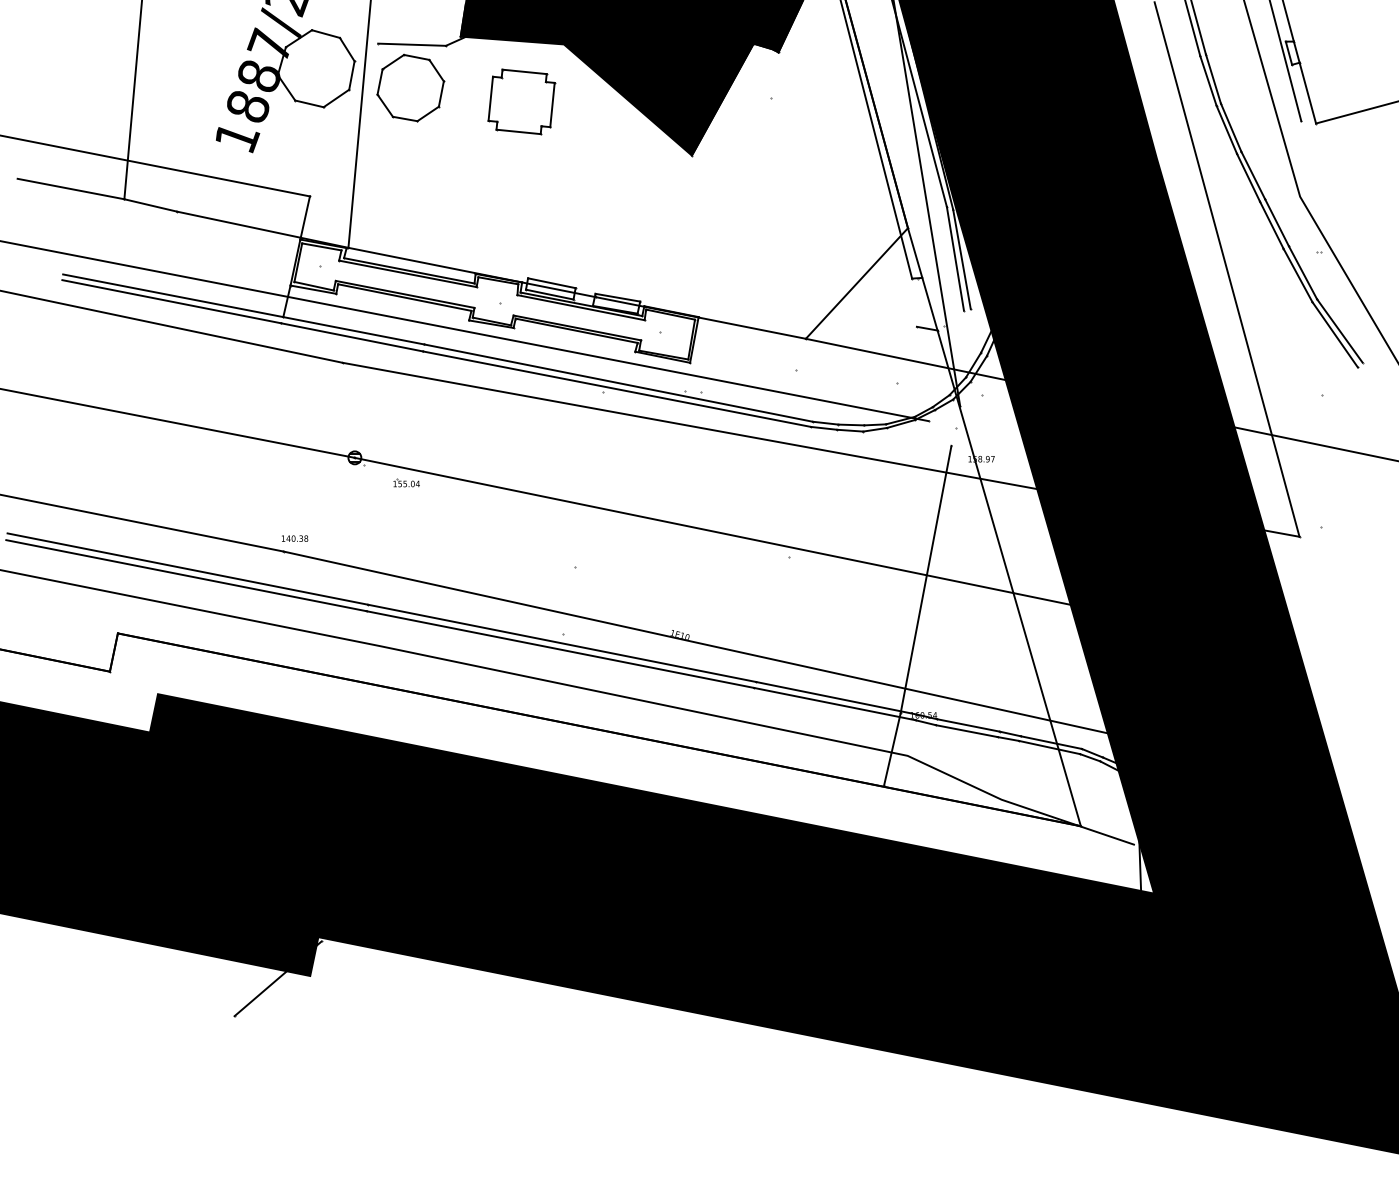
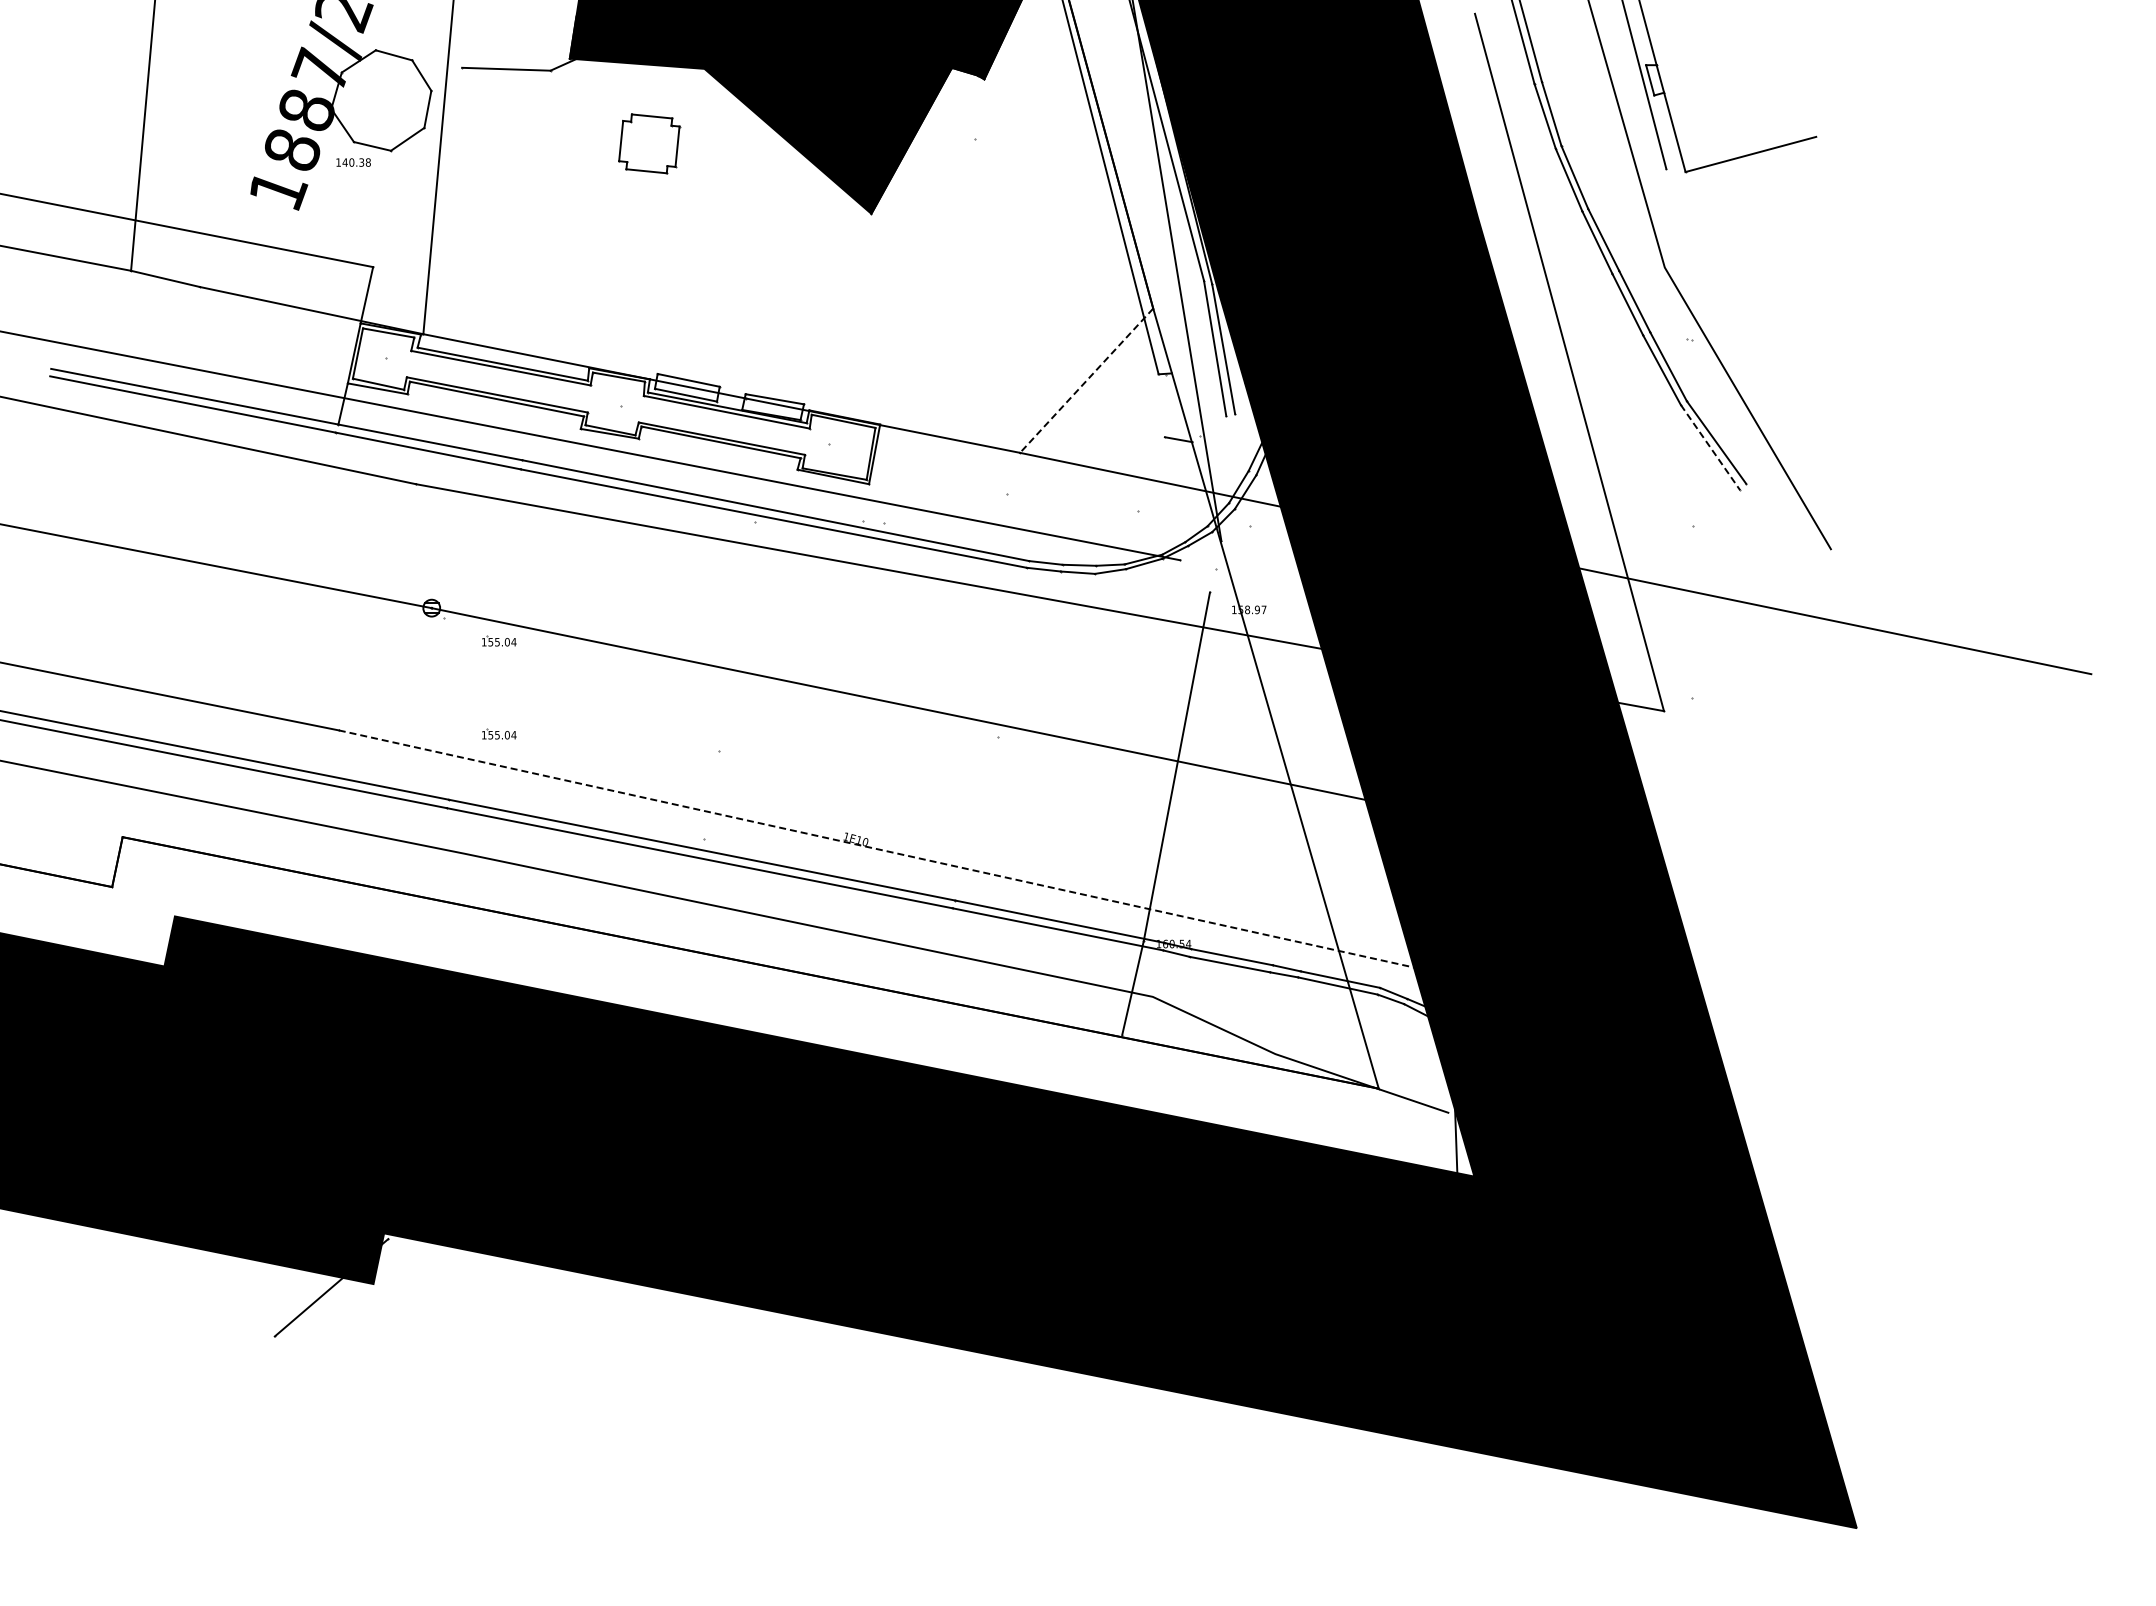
part: (410, 87) -> (504, 125), removed
part: (521, 101) -> (649, 143), size x0.7
line: (856, 284) -> (1086, 381), solid -> dashed
line: (1335, 334) -> (1710, 447), solid -> dashed
text: (294, 538) -> (353, 162), moved
part: (406, 553) -> (499, 733), added
line: (701, 643) -> (883, 850), solid -> dashed

